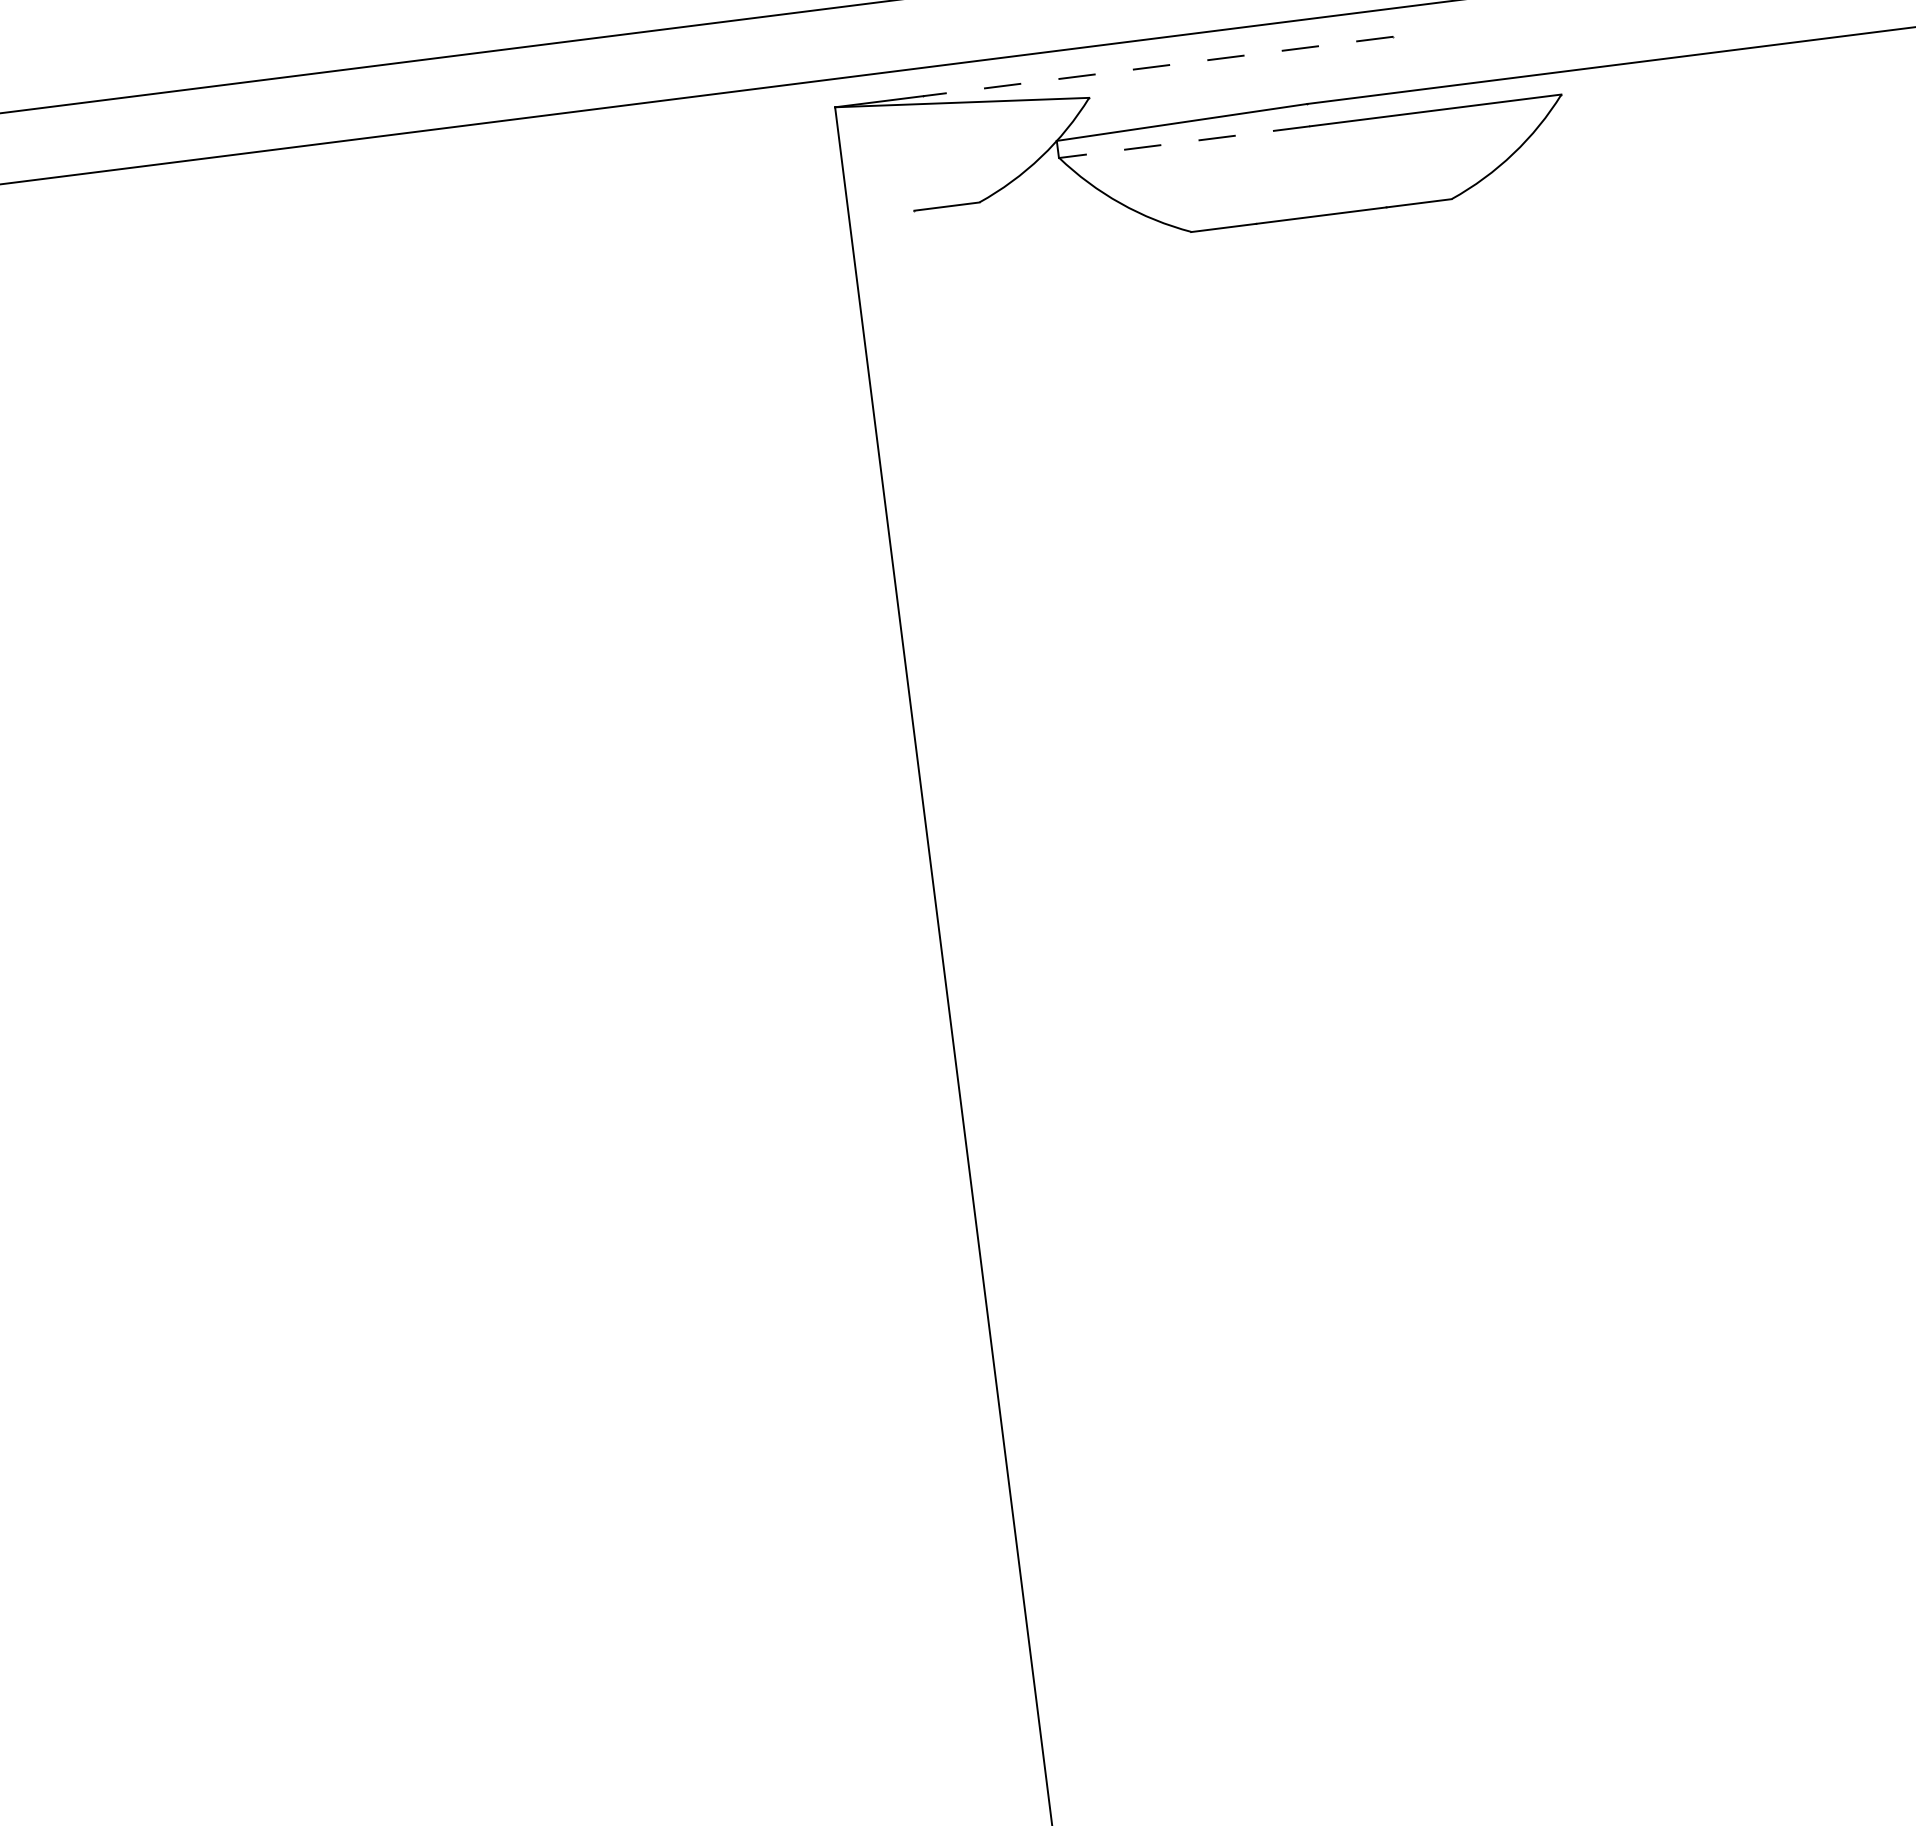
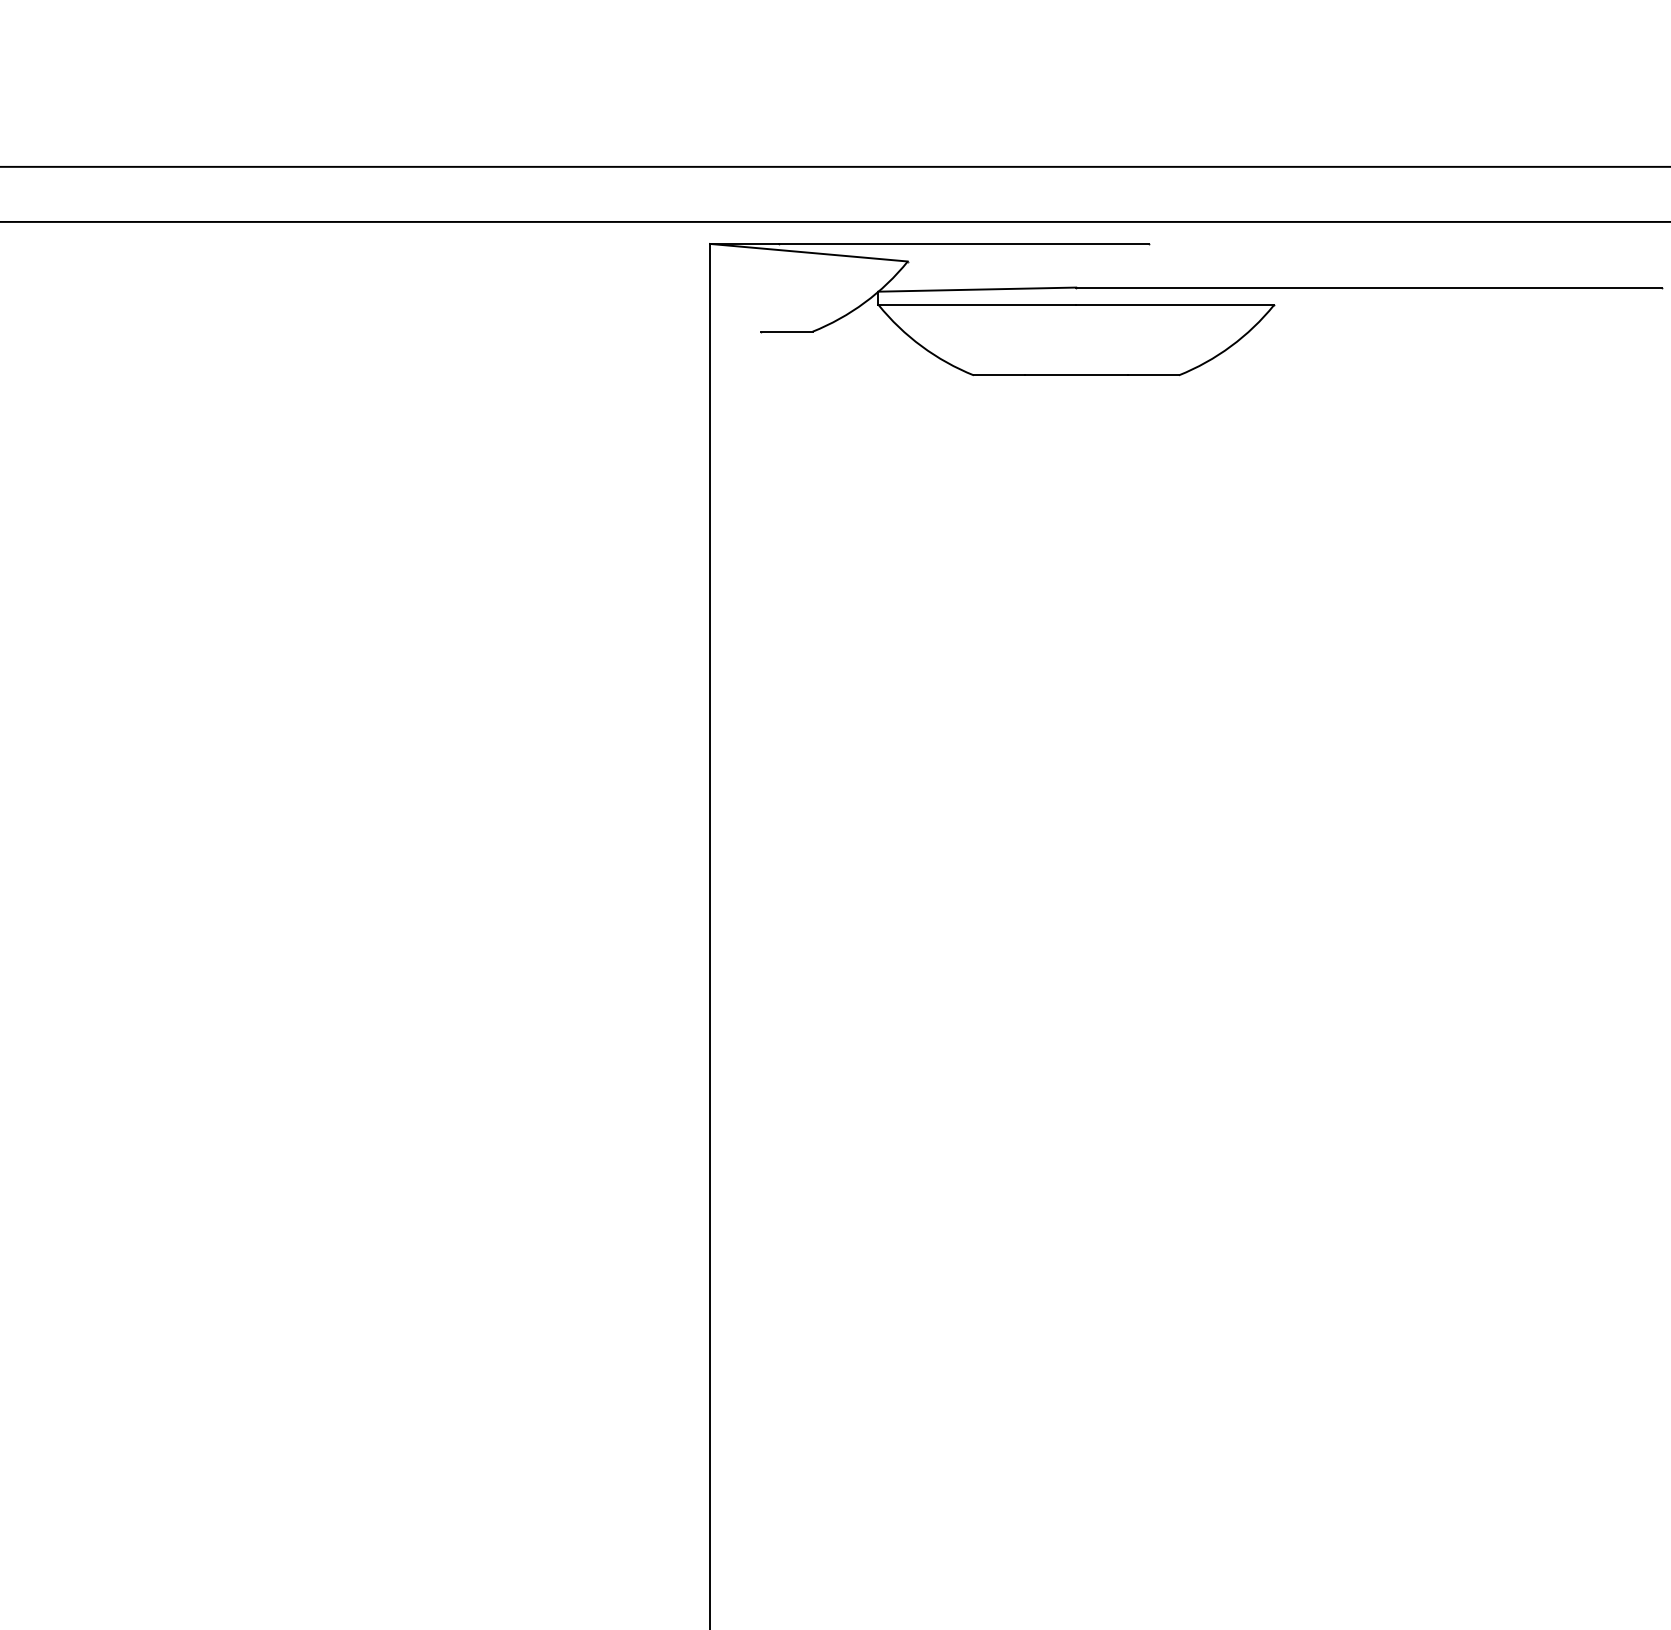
line: (1157, 66) -> (963, 243), dashed -> solid
line: (1184, 142) -> (977, 305), dashed -> solid

